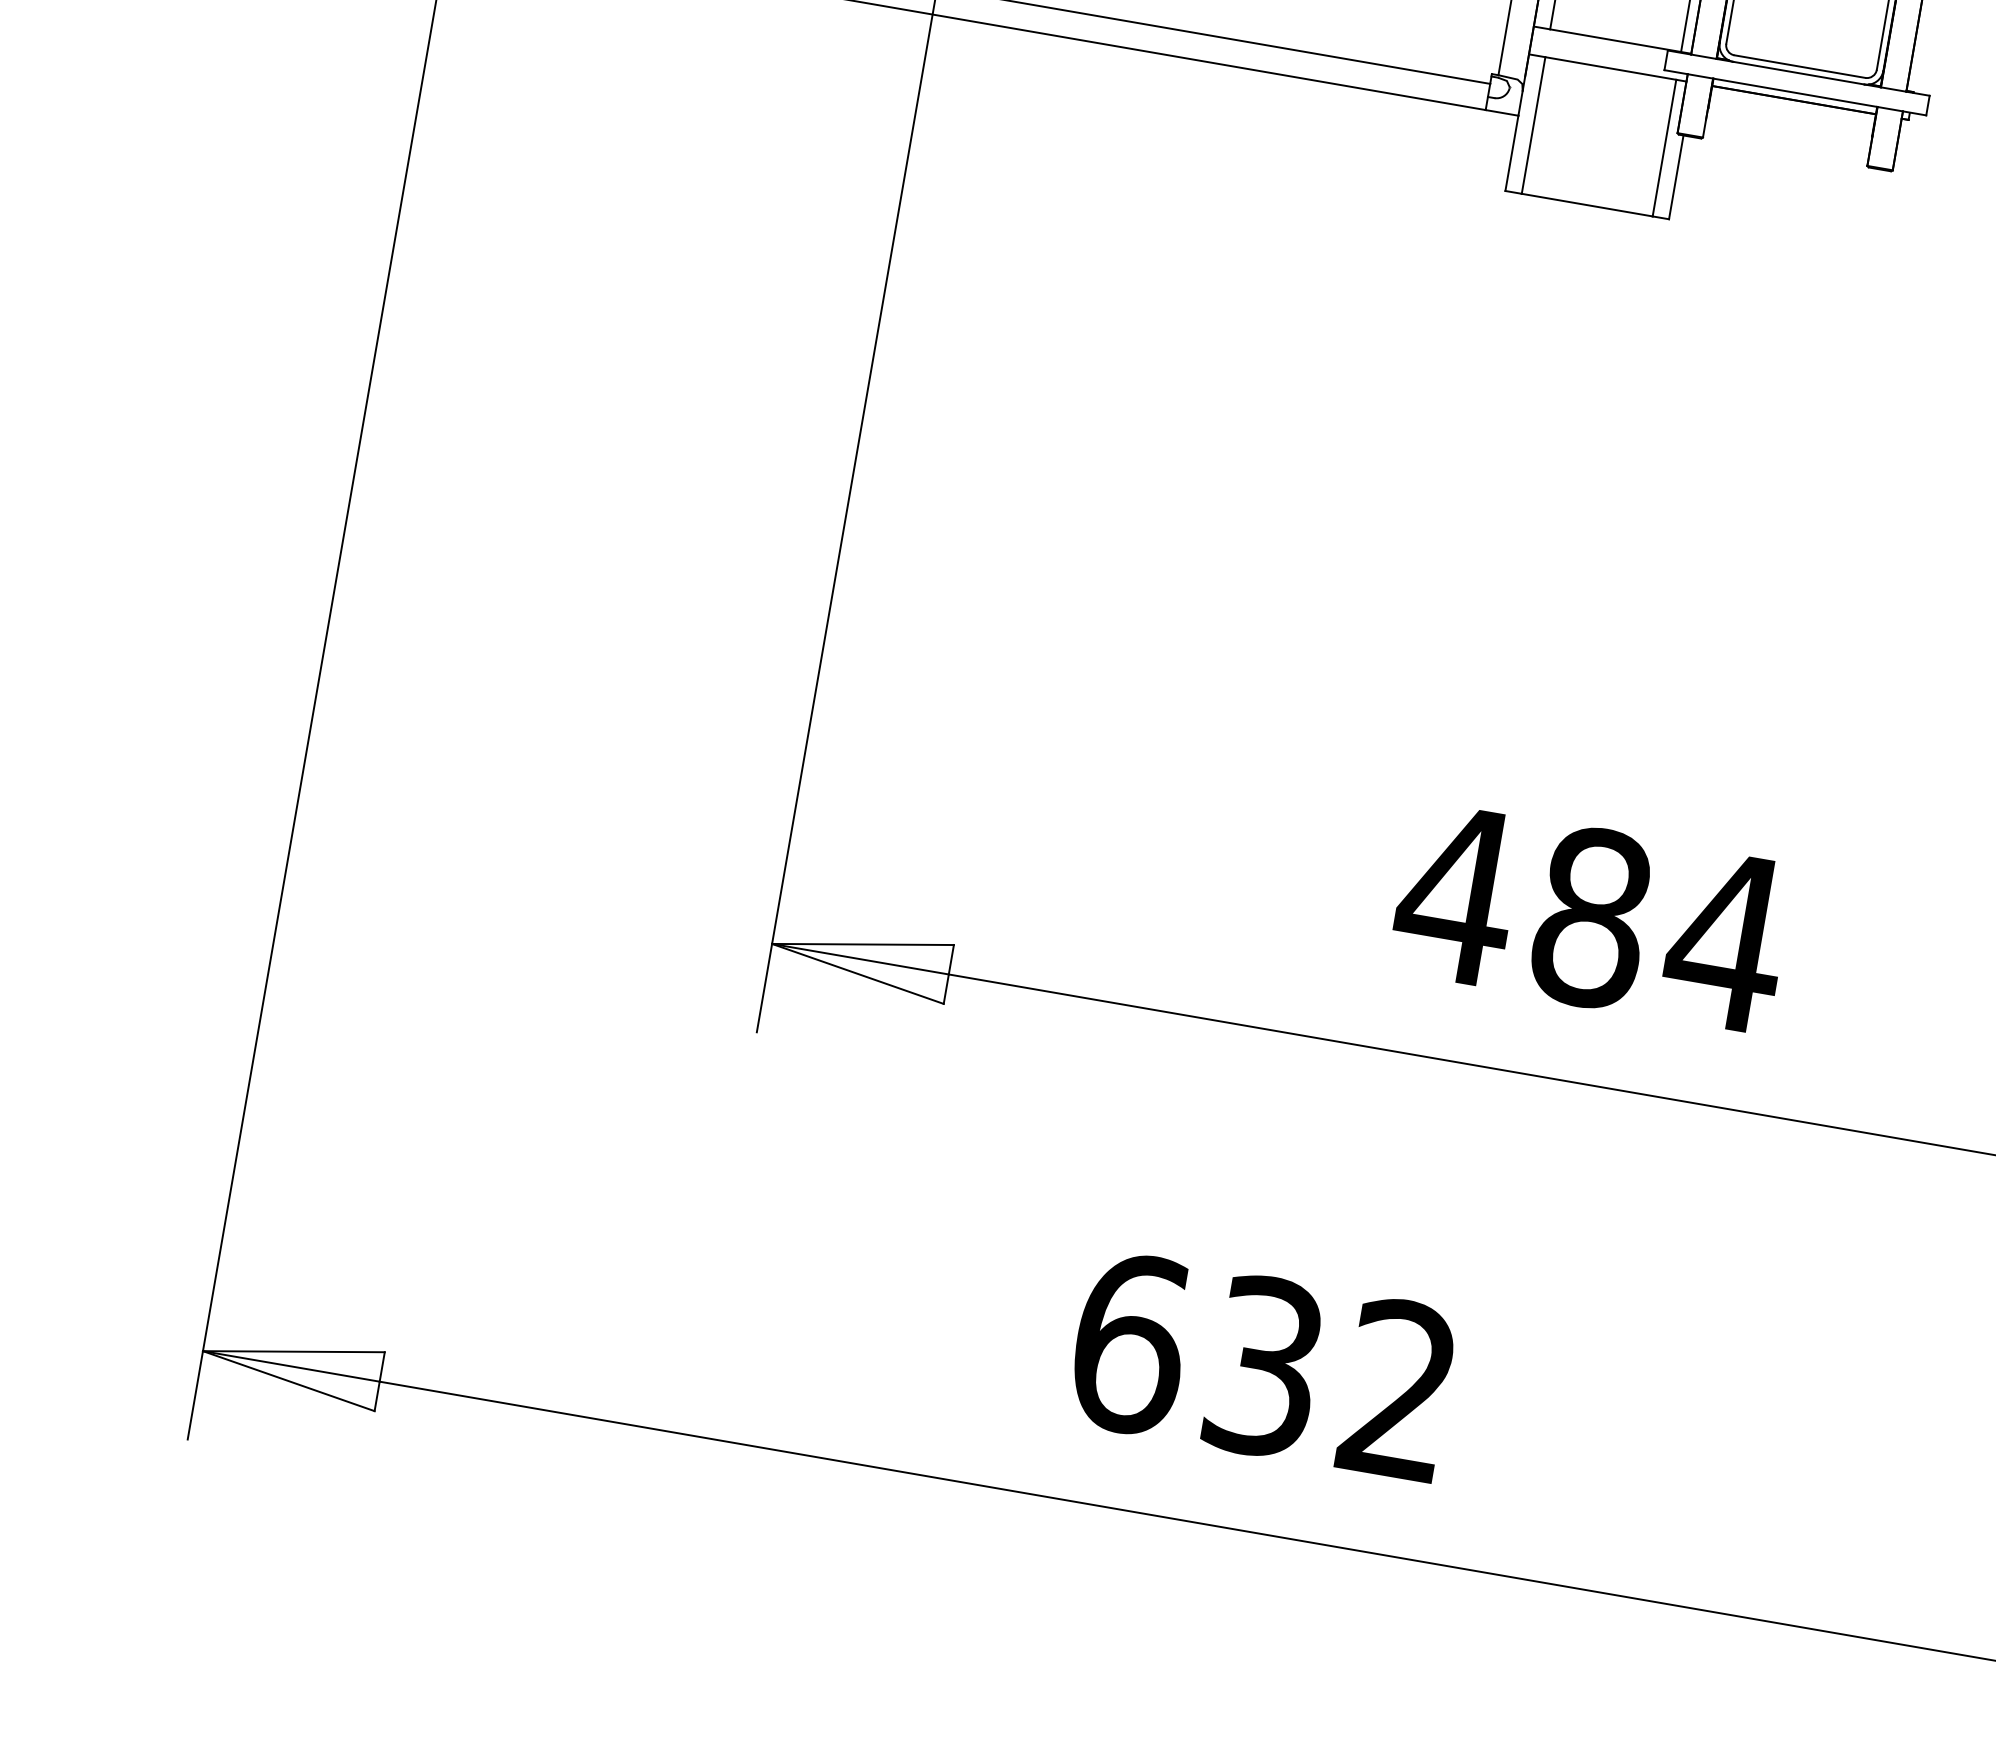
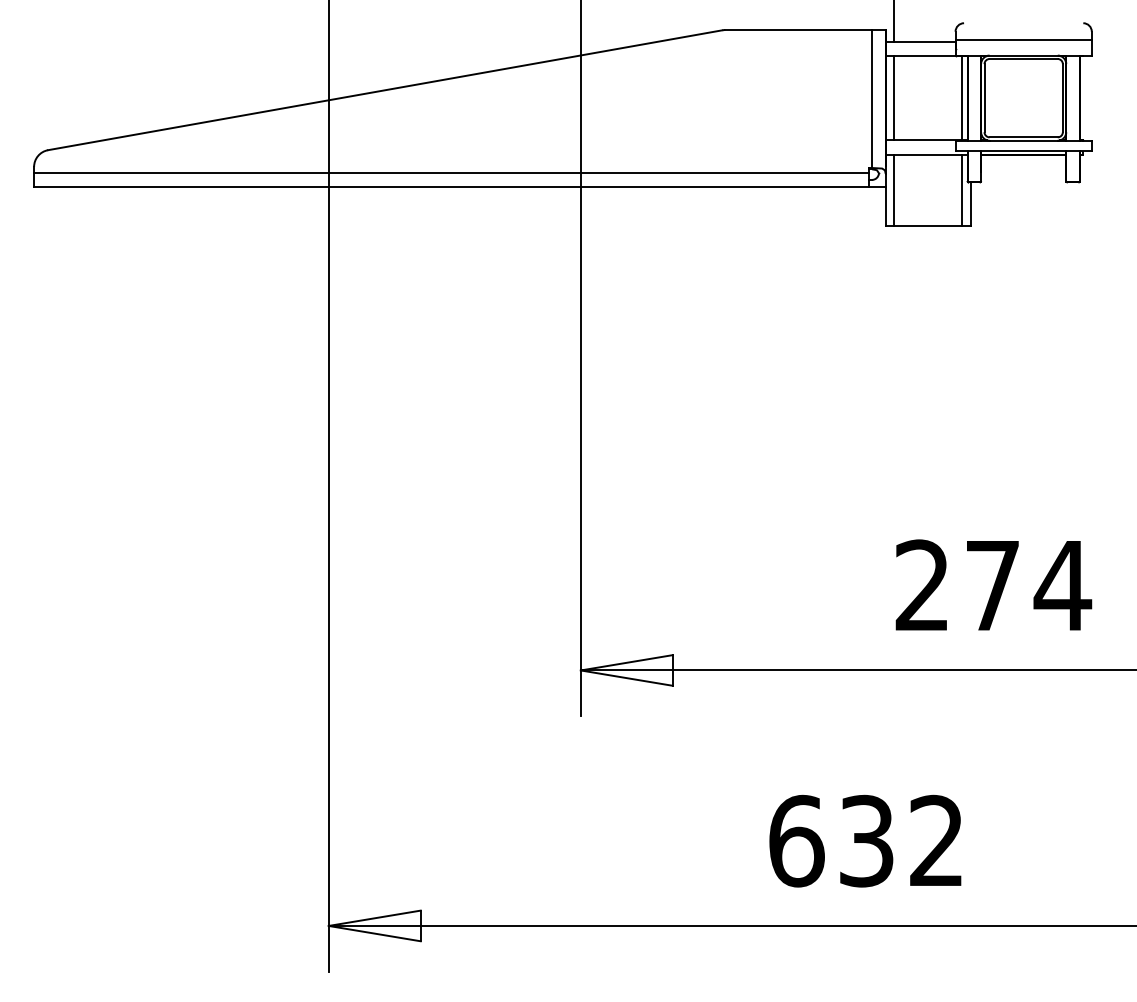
text: (1522, 905) -> (956, 585), 484 -> 274

